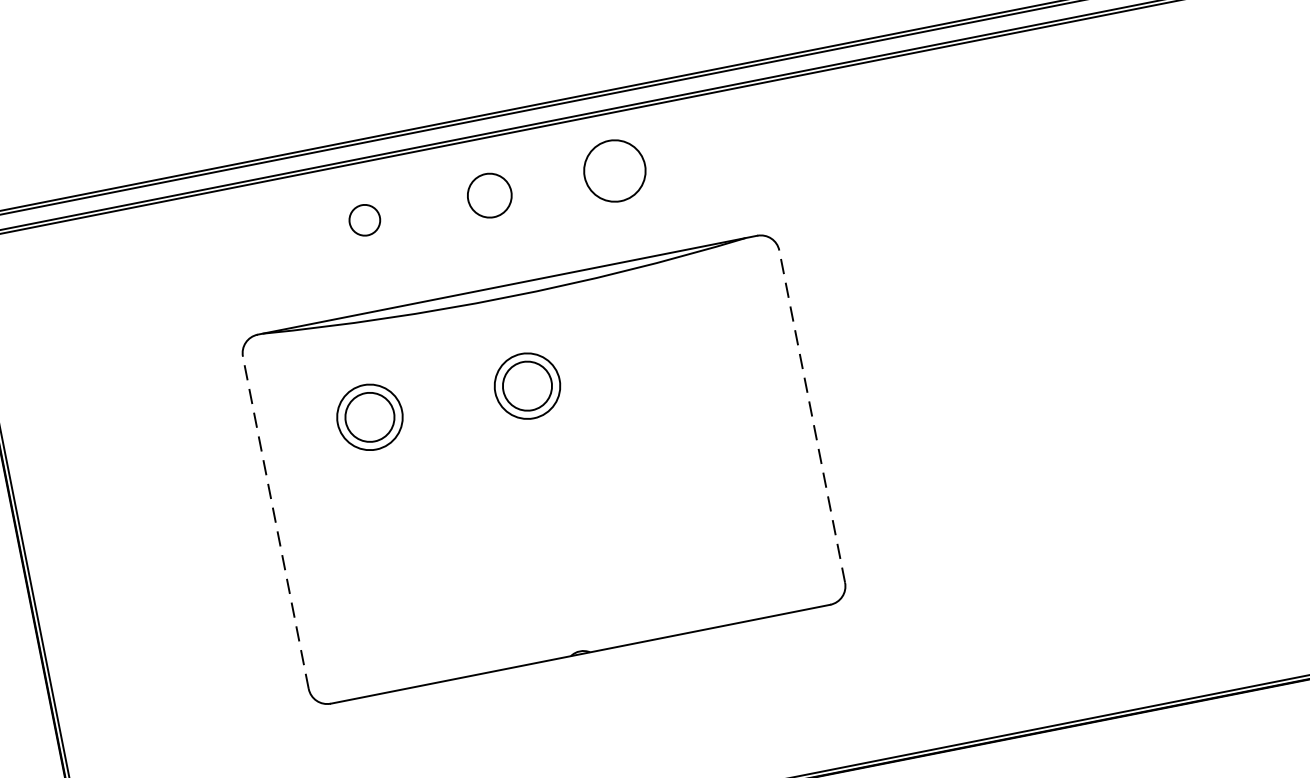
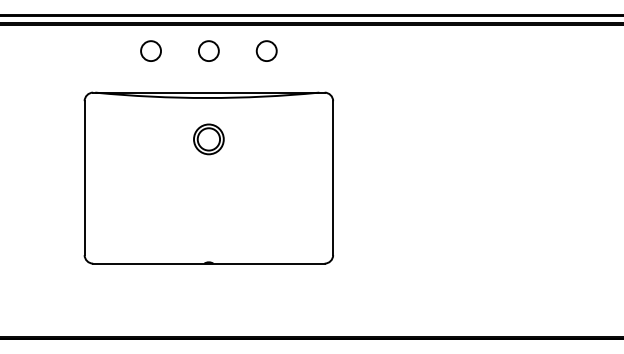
circle: (613, 169) -> (266, 50), size x0.71
circle: (363, 219) -> (150, 50), size x1.43
part: (369, 417) -> (135, 139), removed
line: (813, 417) -> (333, 178), dashed -> solid
line: (275, 523) -> (84, 178), dashed -> solid

